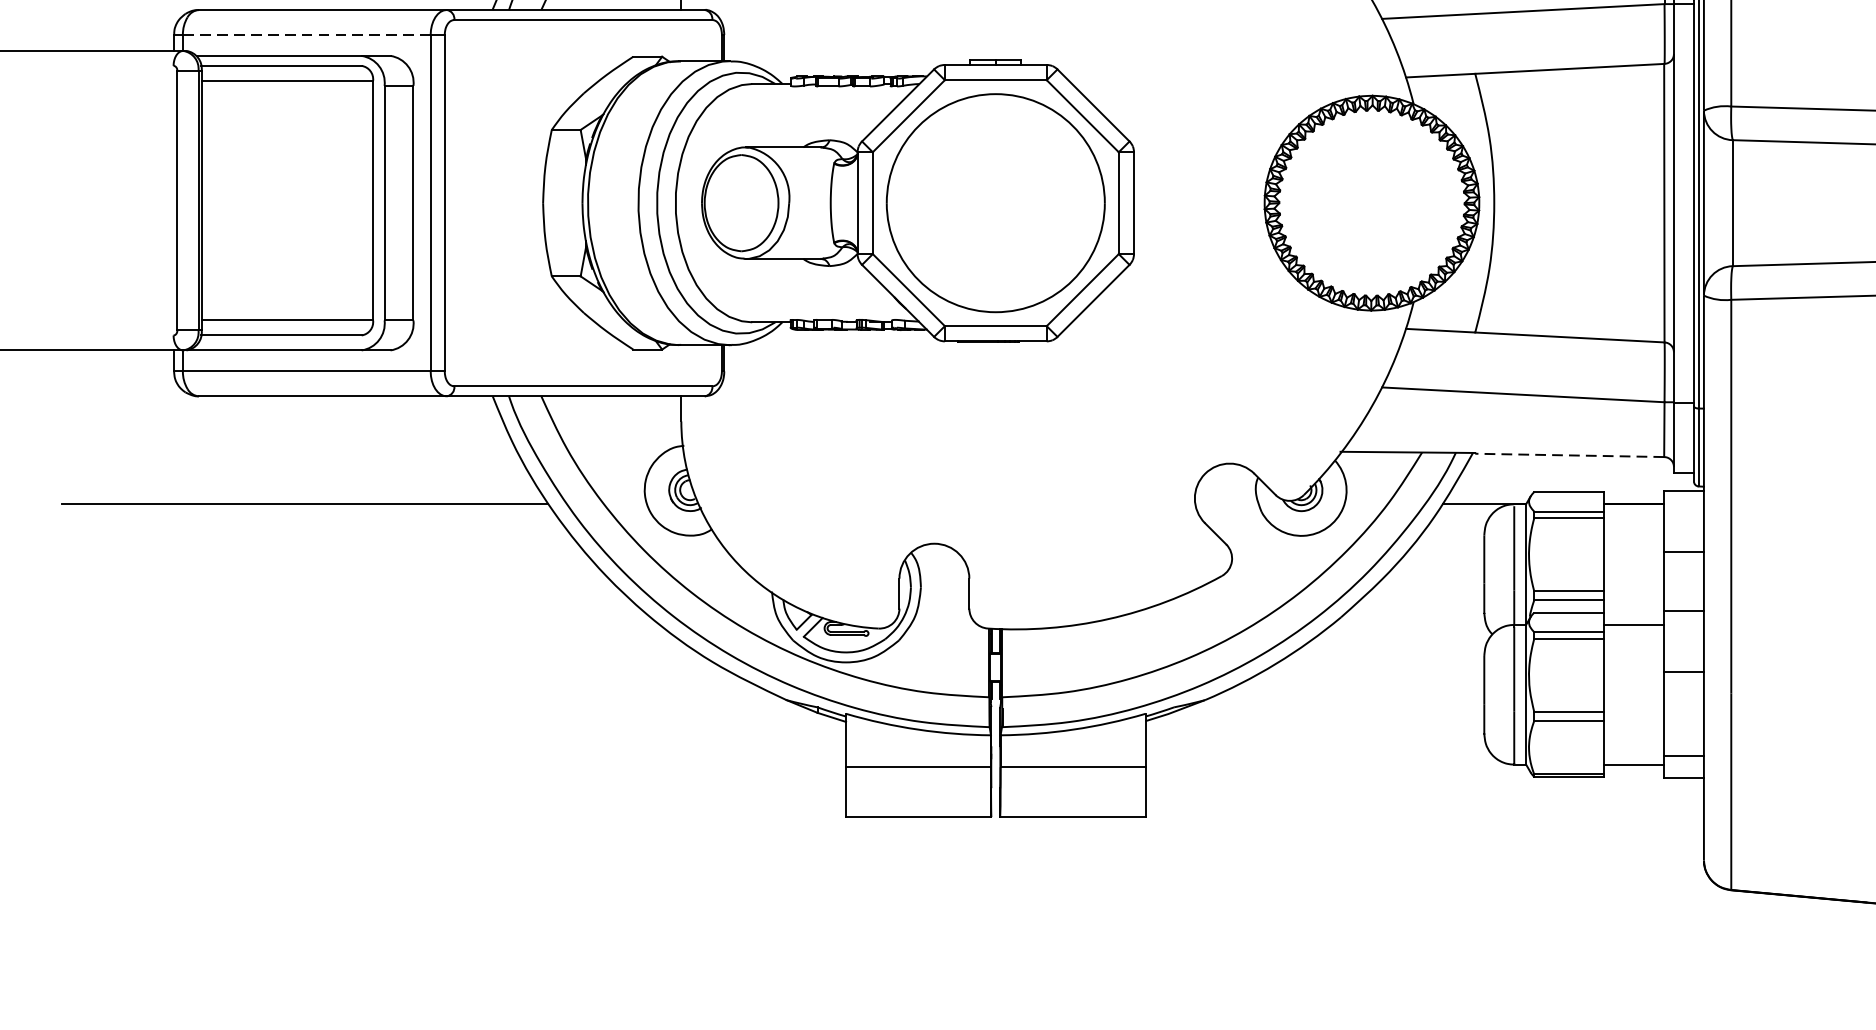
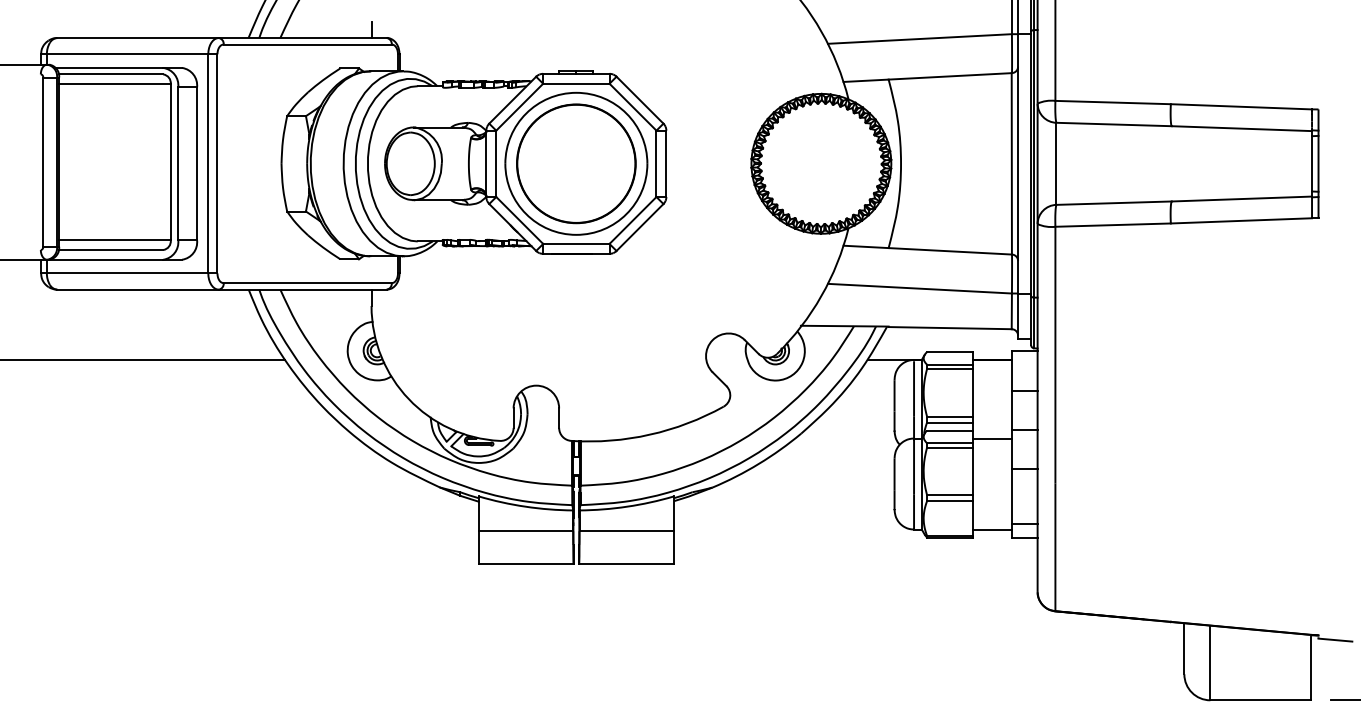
line: (306, 35) -> (127, 54), dashed -> solid
part: (996, 202) -> (576, 163), added
line: (1570, 455) -> (950, 328), dashed -> solid

